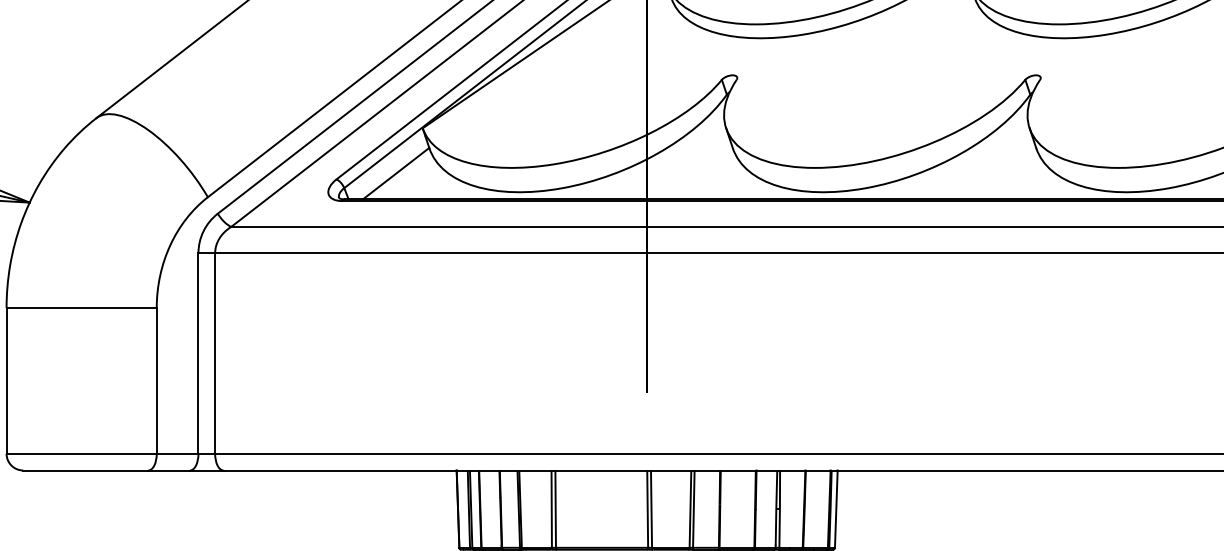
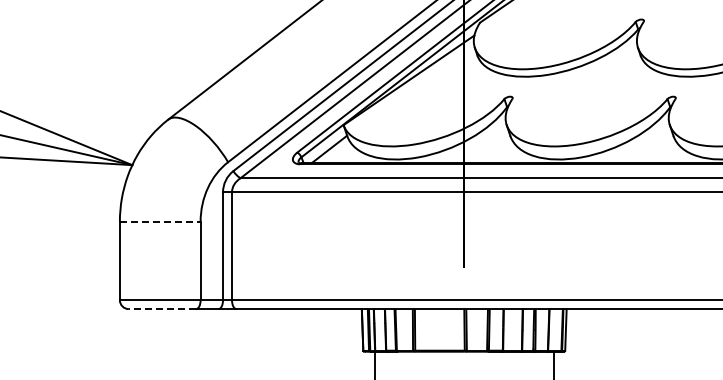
line: (82, 307) -> (160, 221), solid -> dashed
line: (85, 471) -> (162, 309), solid -> dashed

